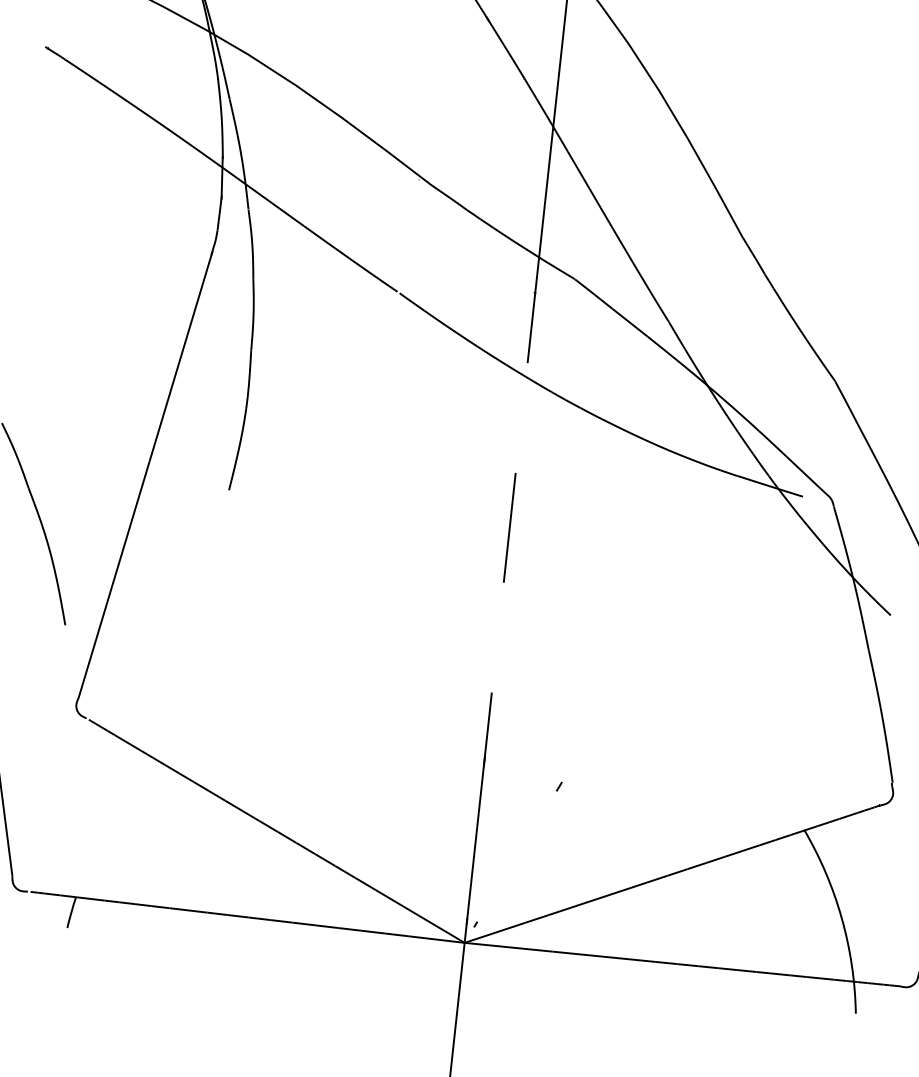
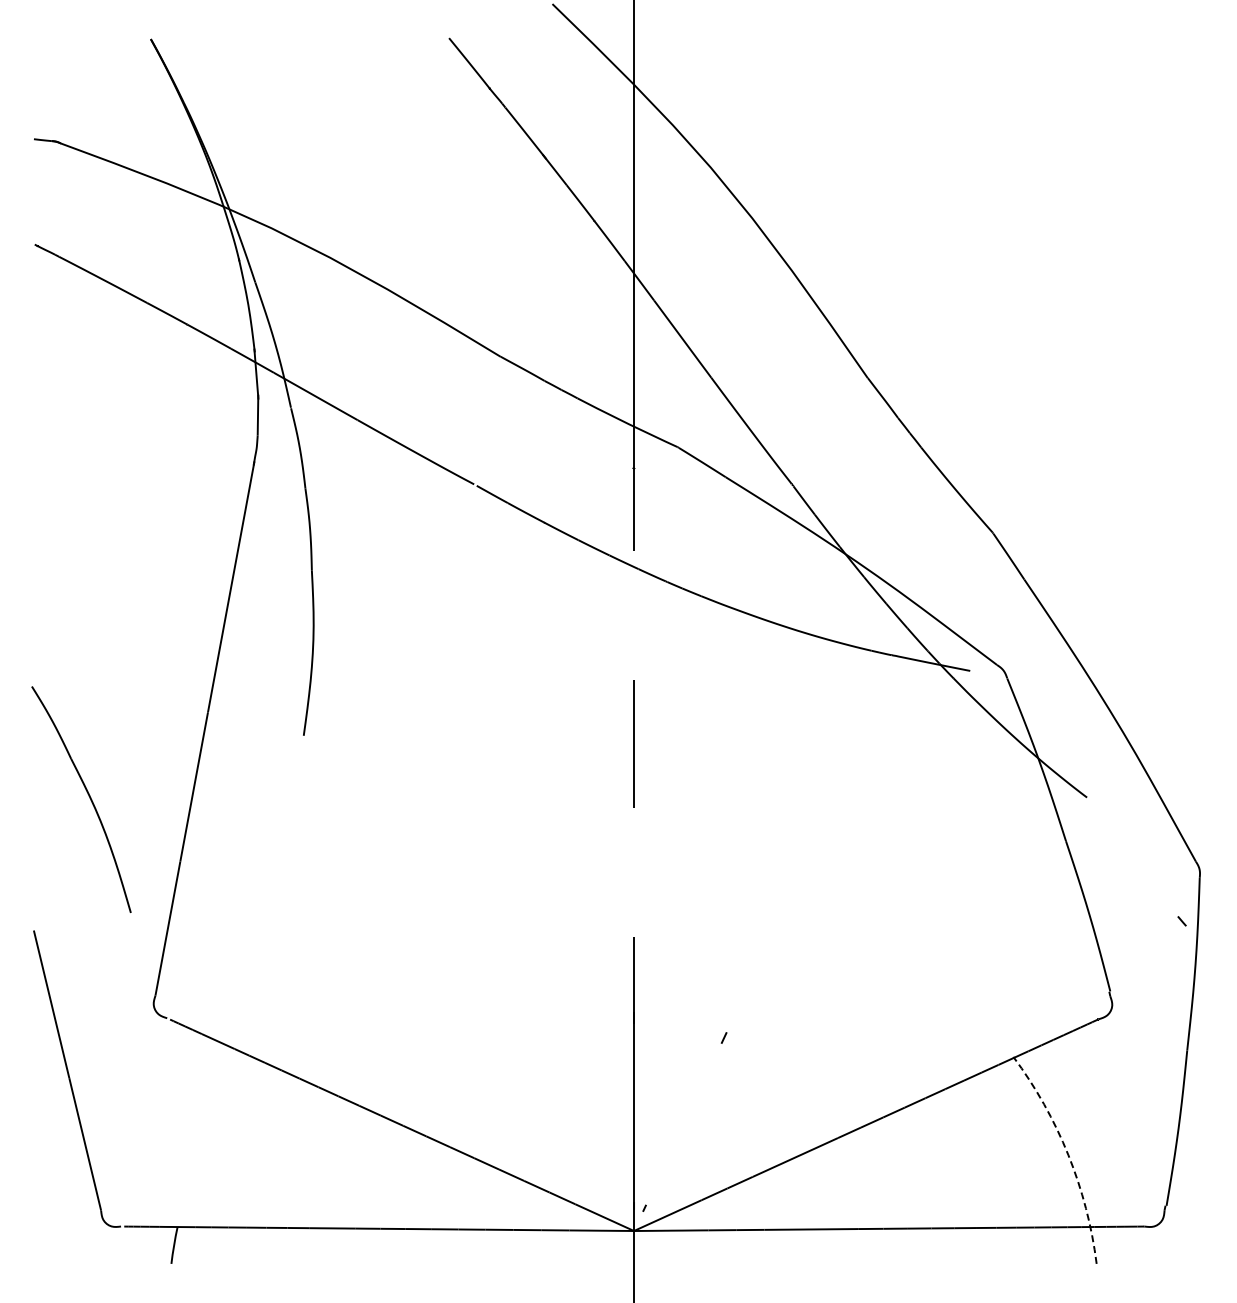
arc: (841, 918) -> (1068, 1155), solid -> dashed

